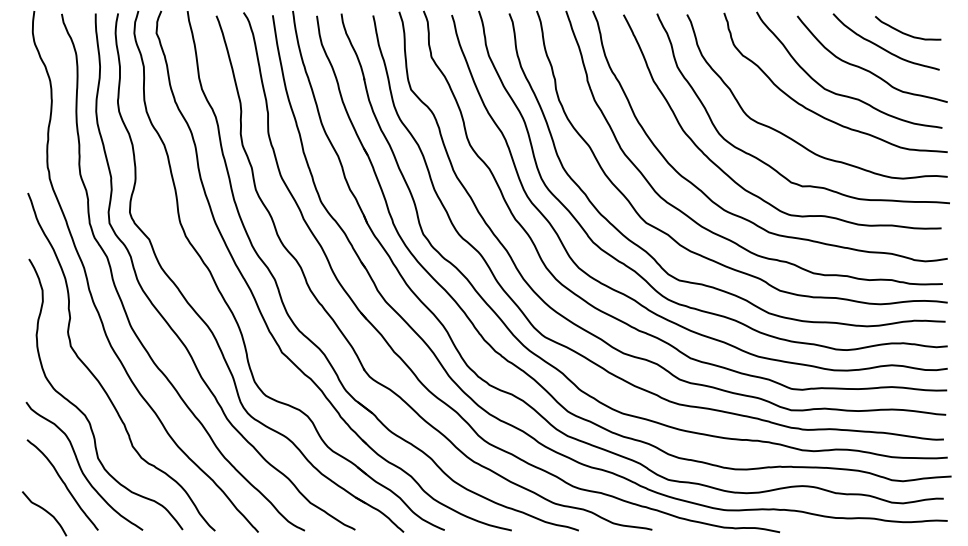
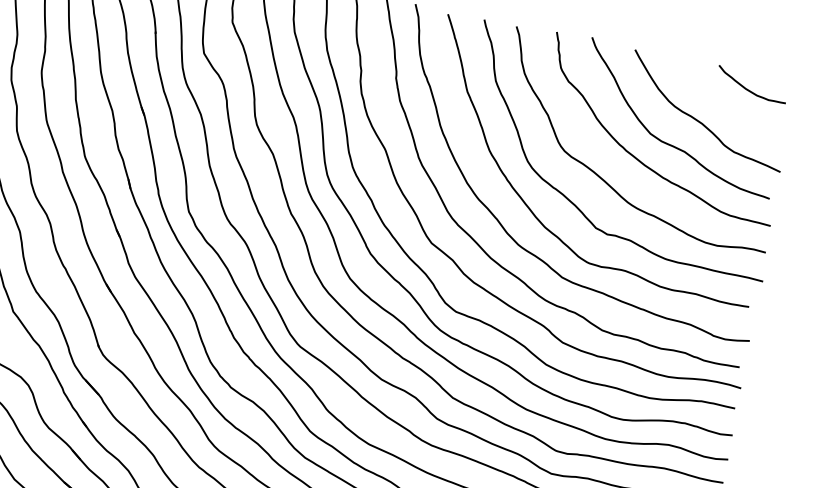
curve: (881, 46) -> (719, 99), removed

